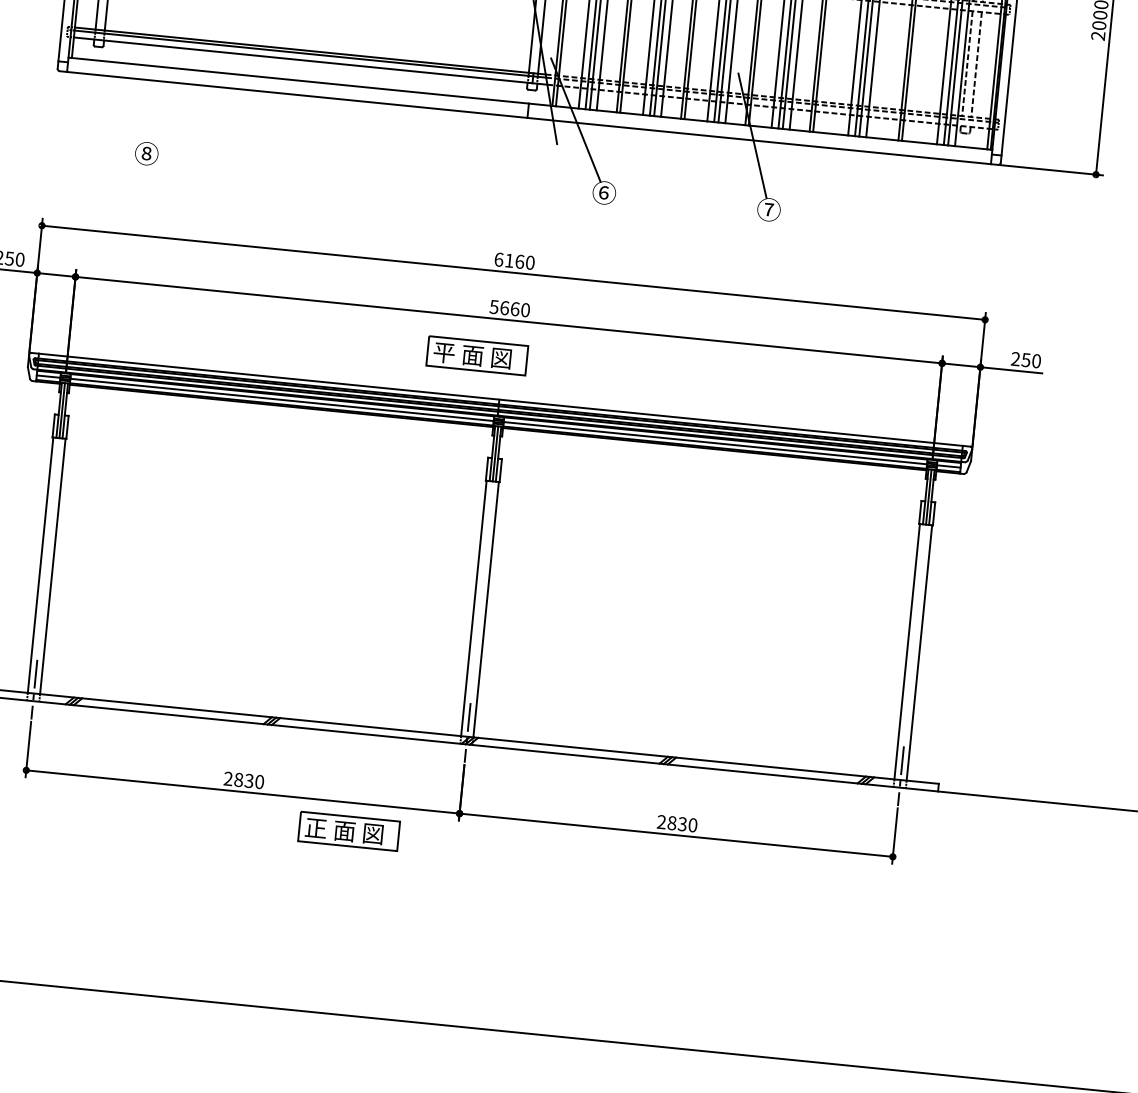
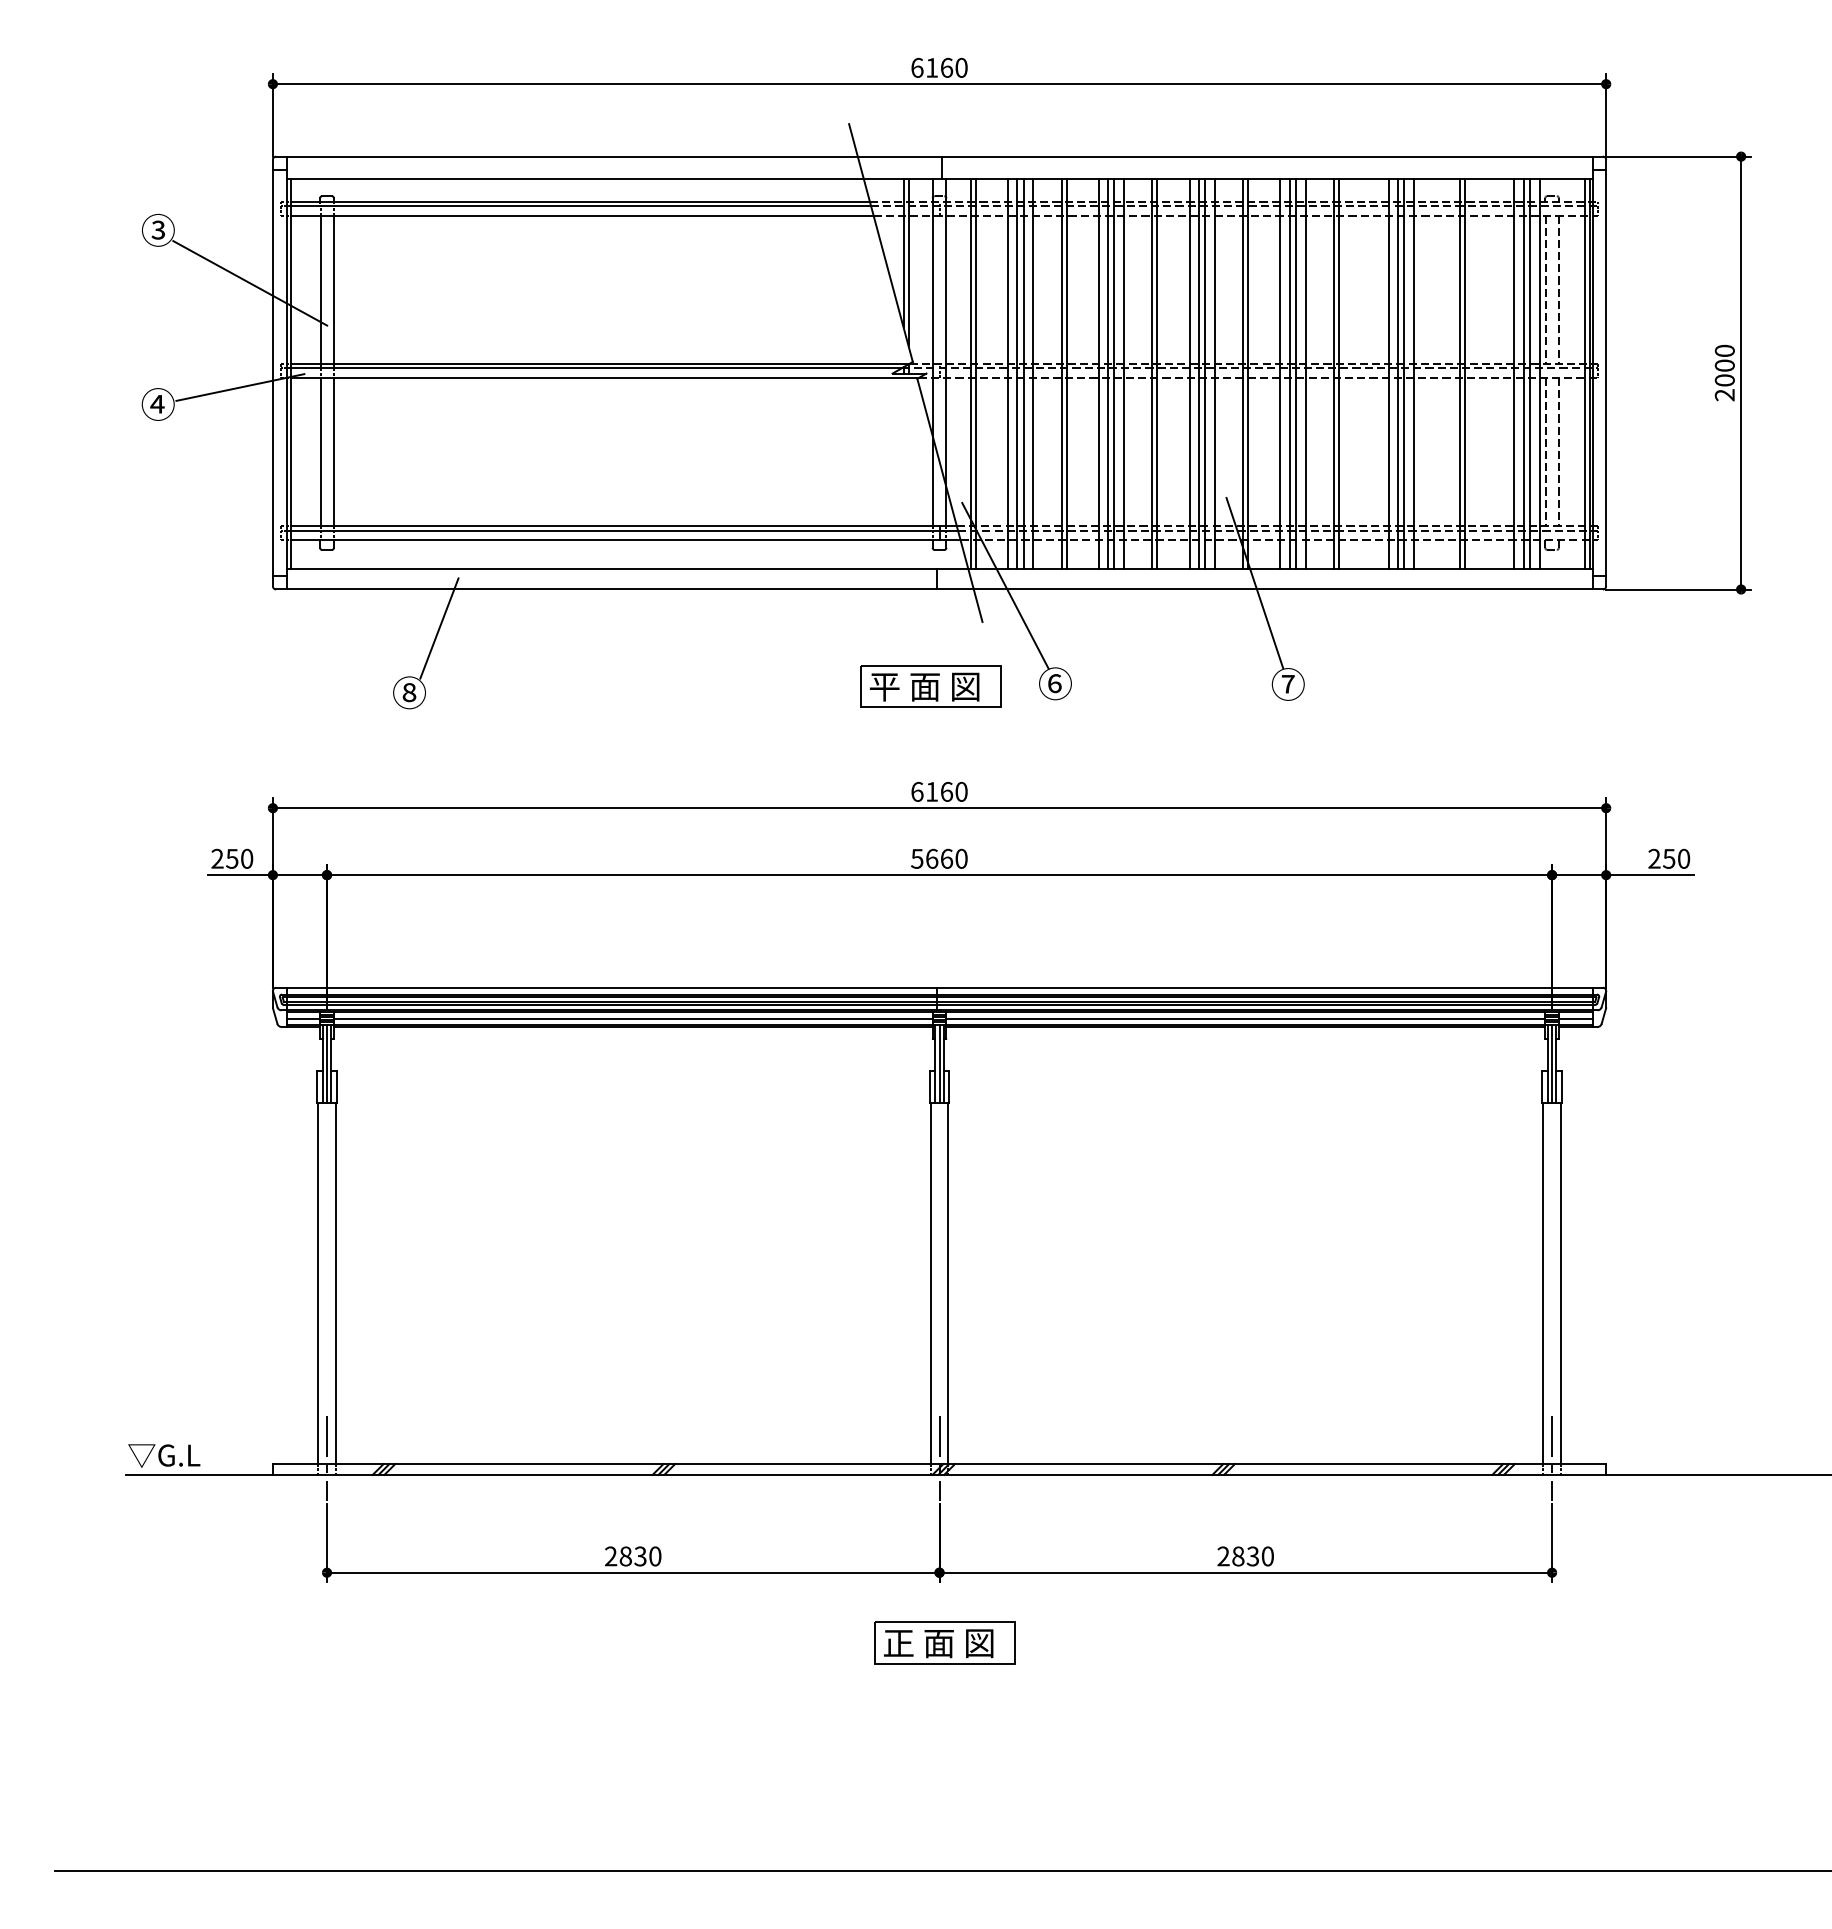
line: (172, 110) -> (439, 628), added
part: (476, 355) -> (930, 686), moved
part: (348, 830) -> (944, 1642), moved

